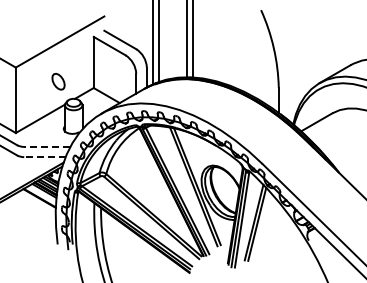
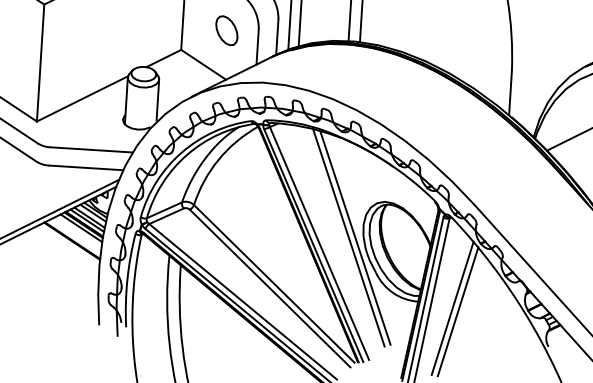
part: (58, 81) -> (226, 30), moved
line: (46, 146) -> (90, 149), dashed -> solid
line: (44, 157) -> (85, 168), dashed -> solid

